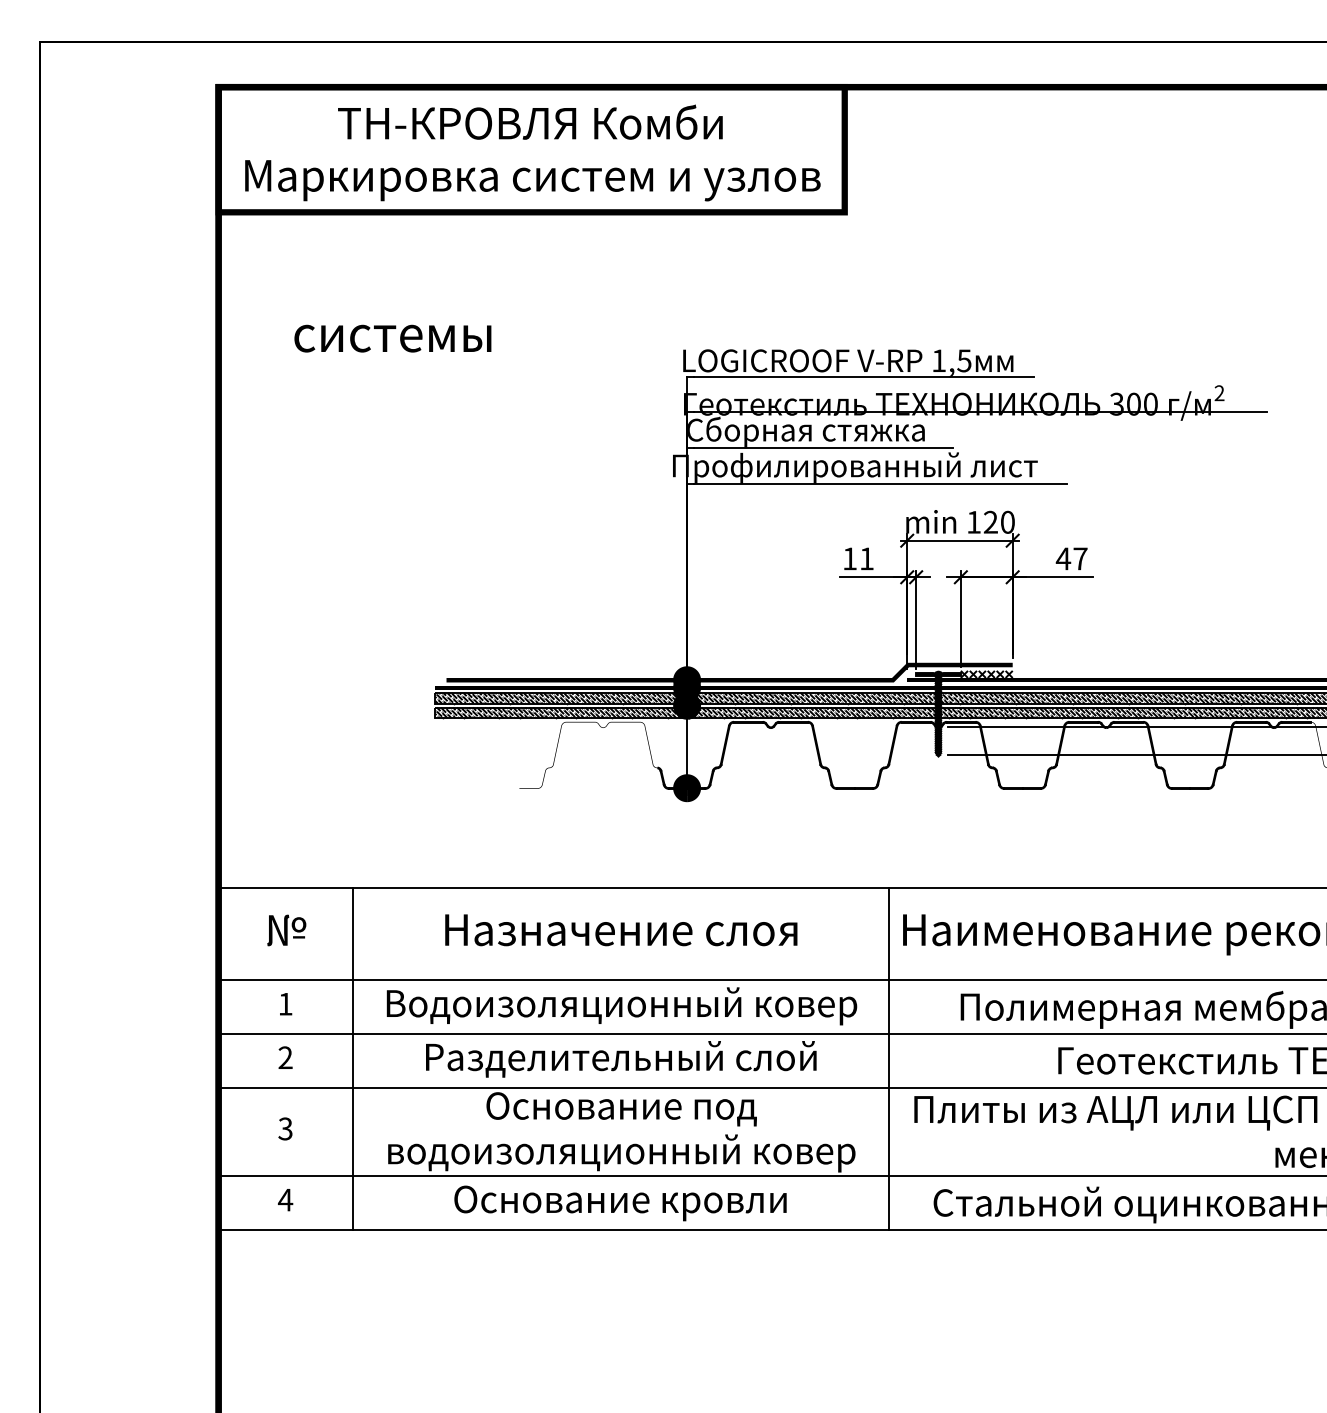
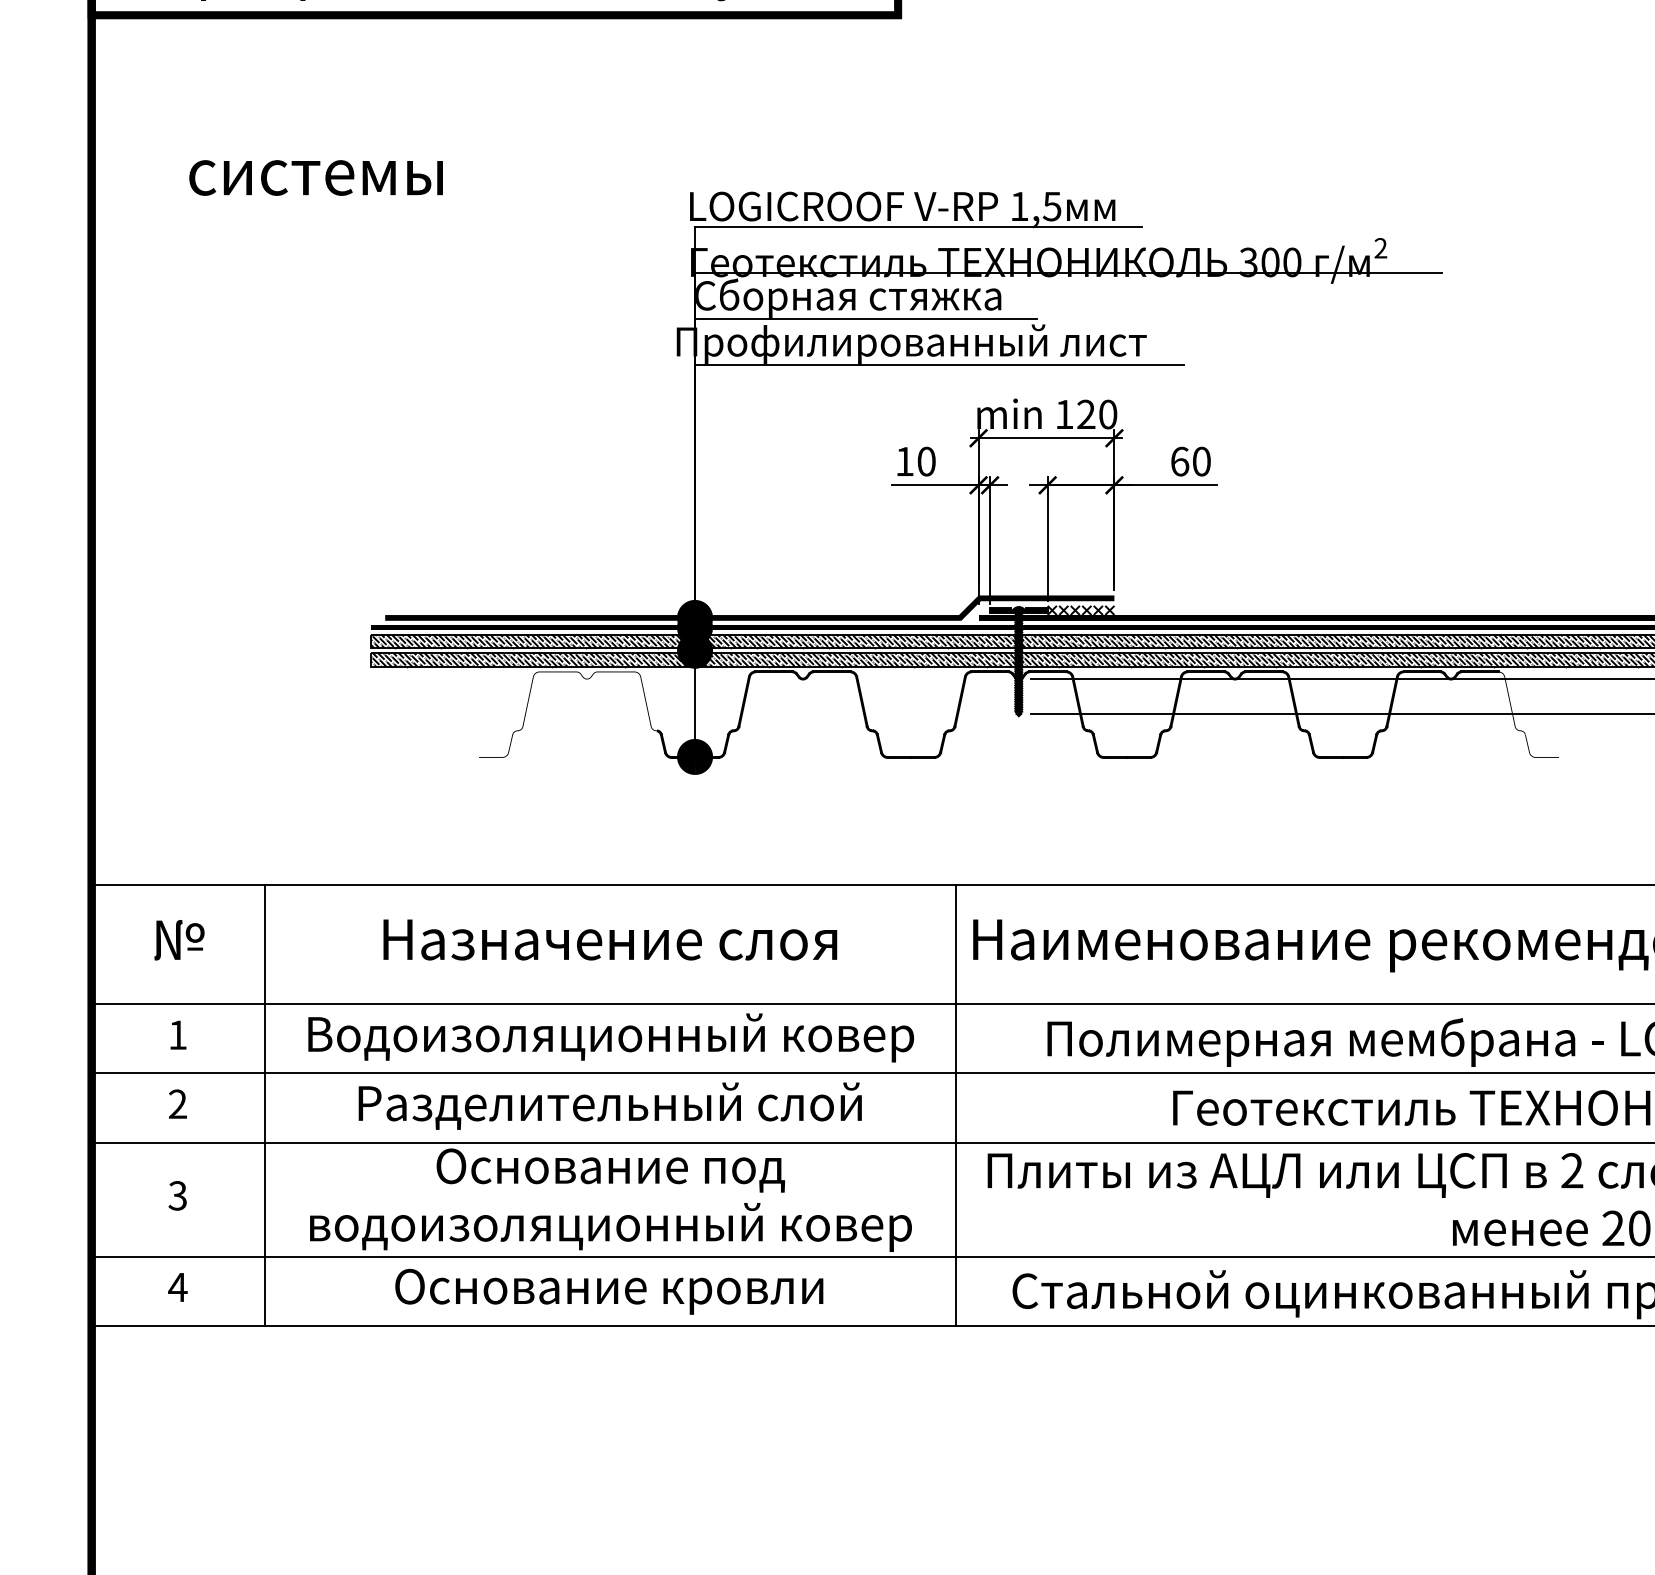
text: (866, 558) -> (926, 461), 11 -> 10
text: (1071, 558) -> (1190, 461), 47 -> 60

